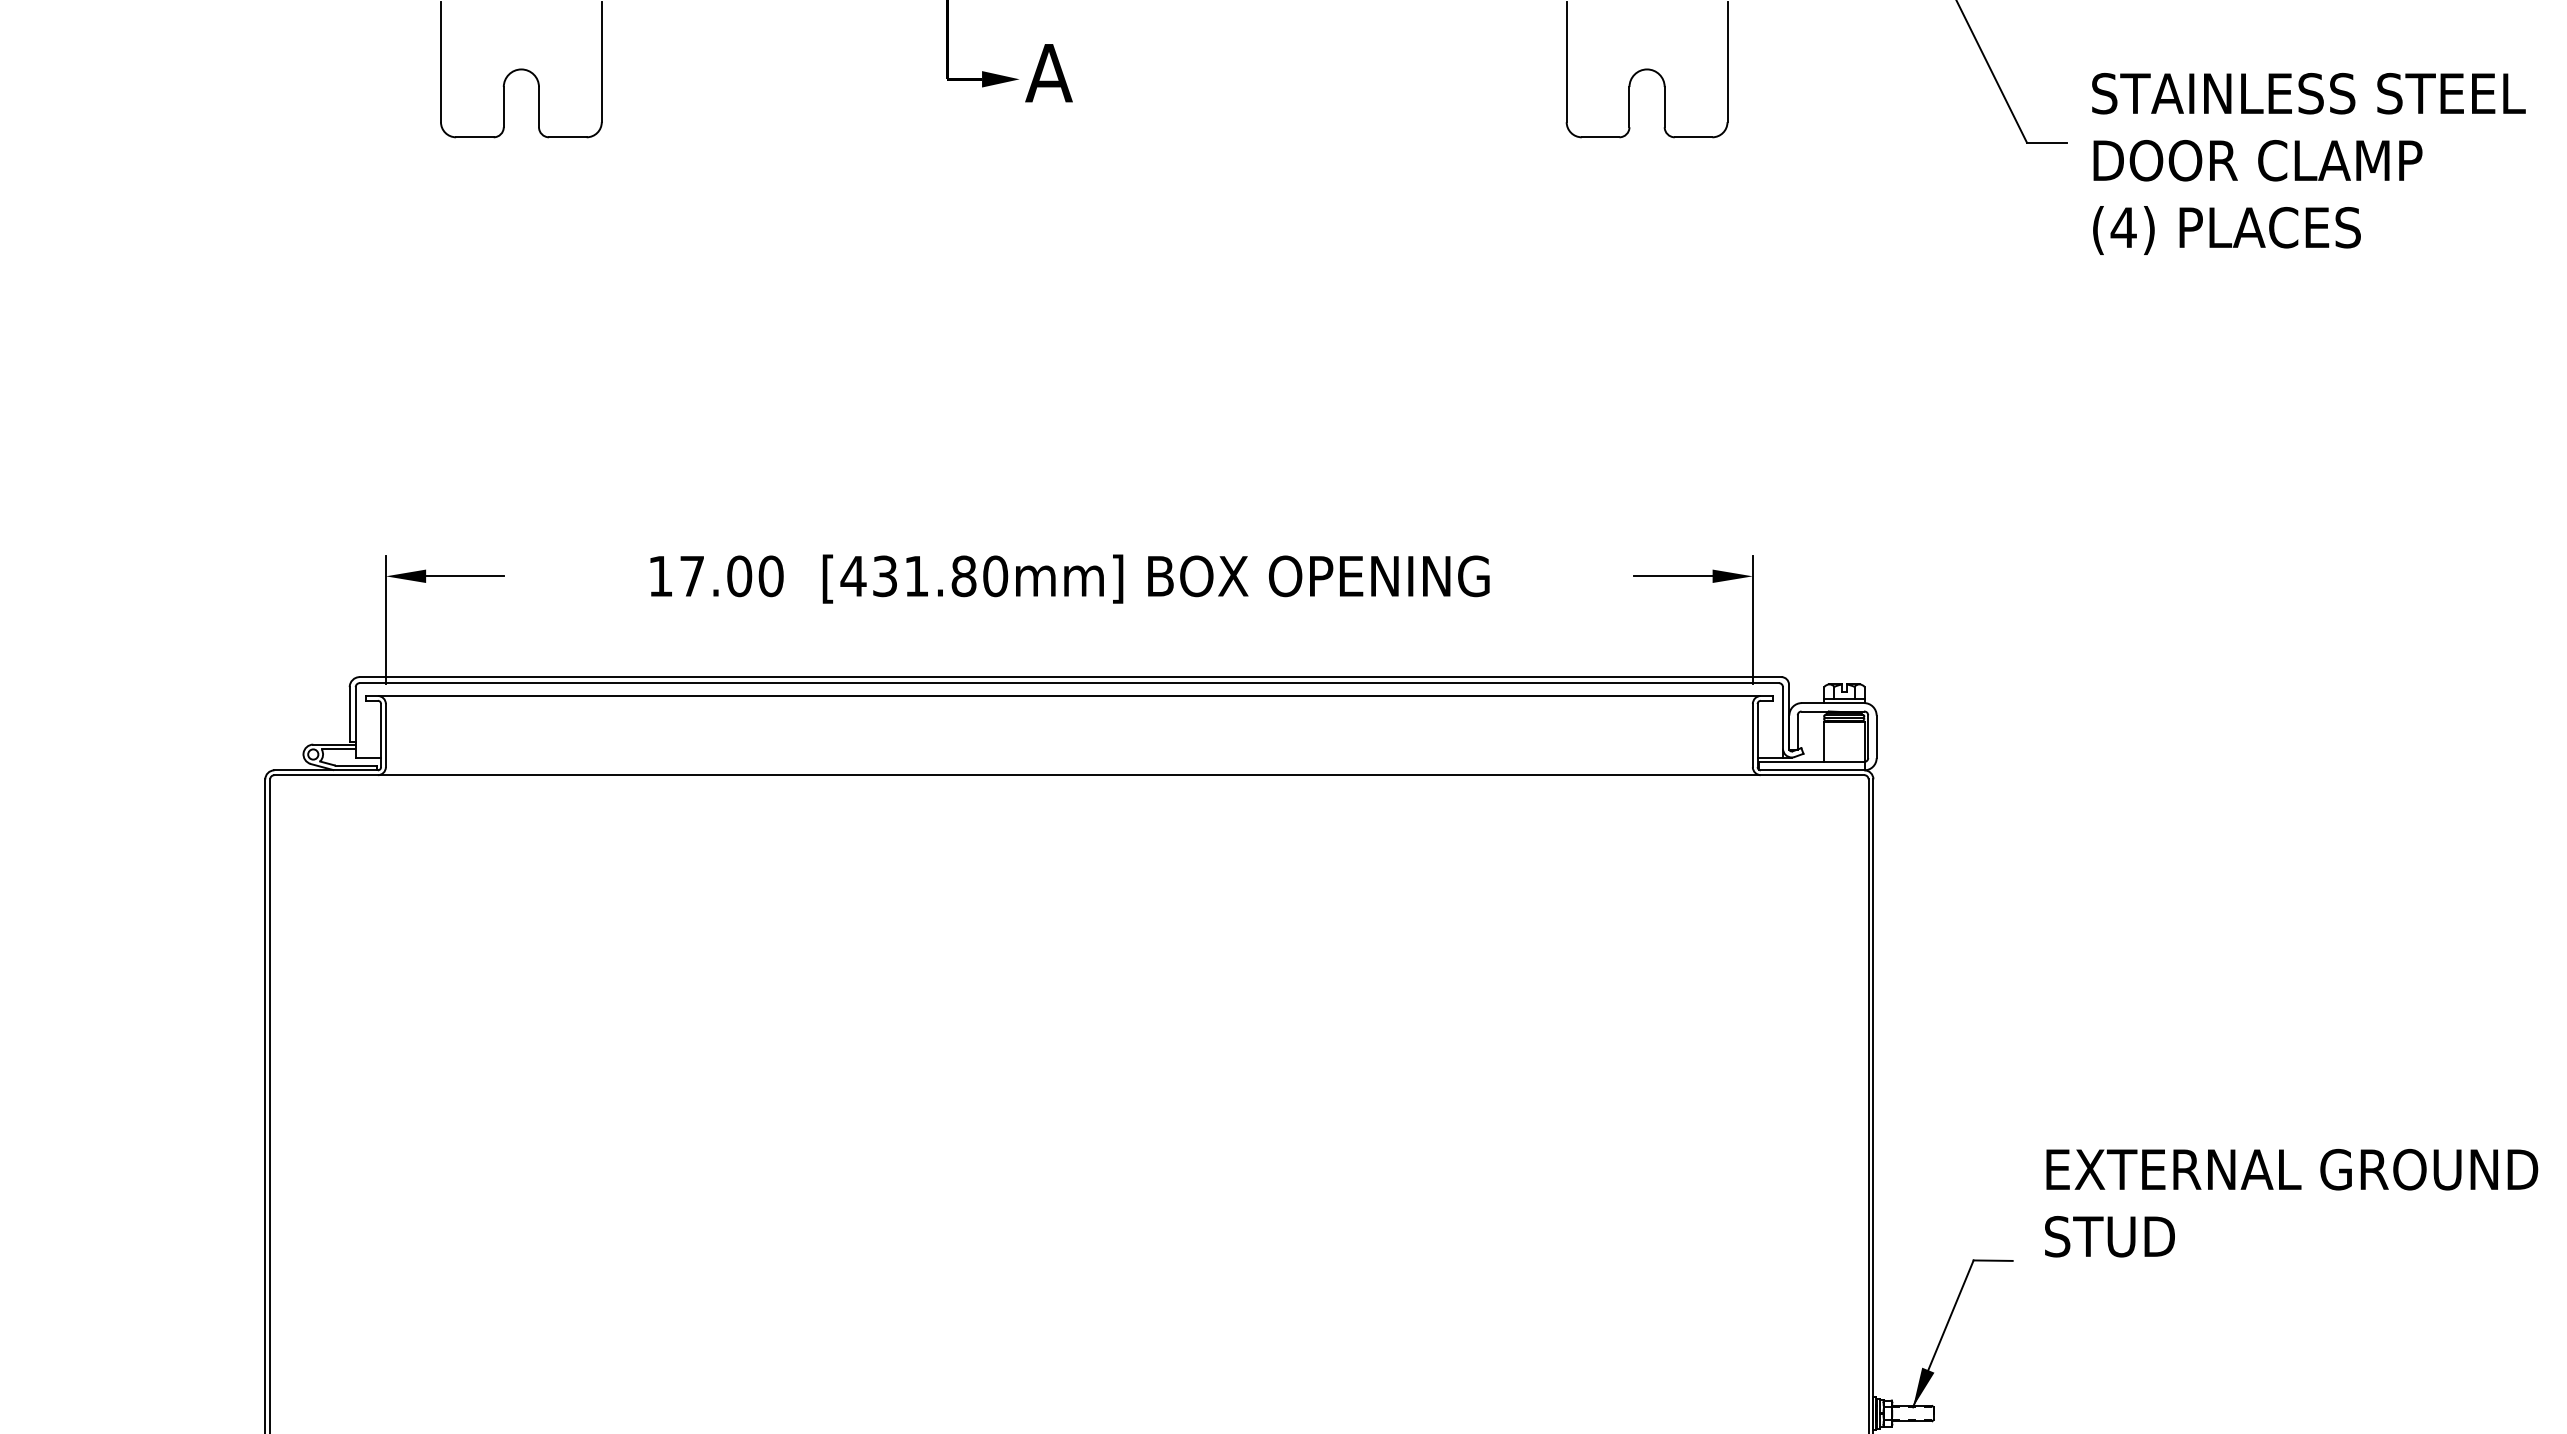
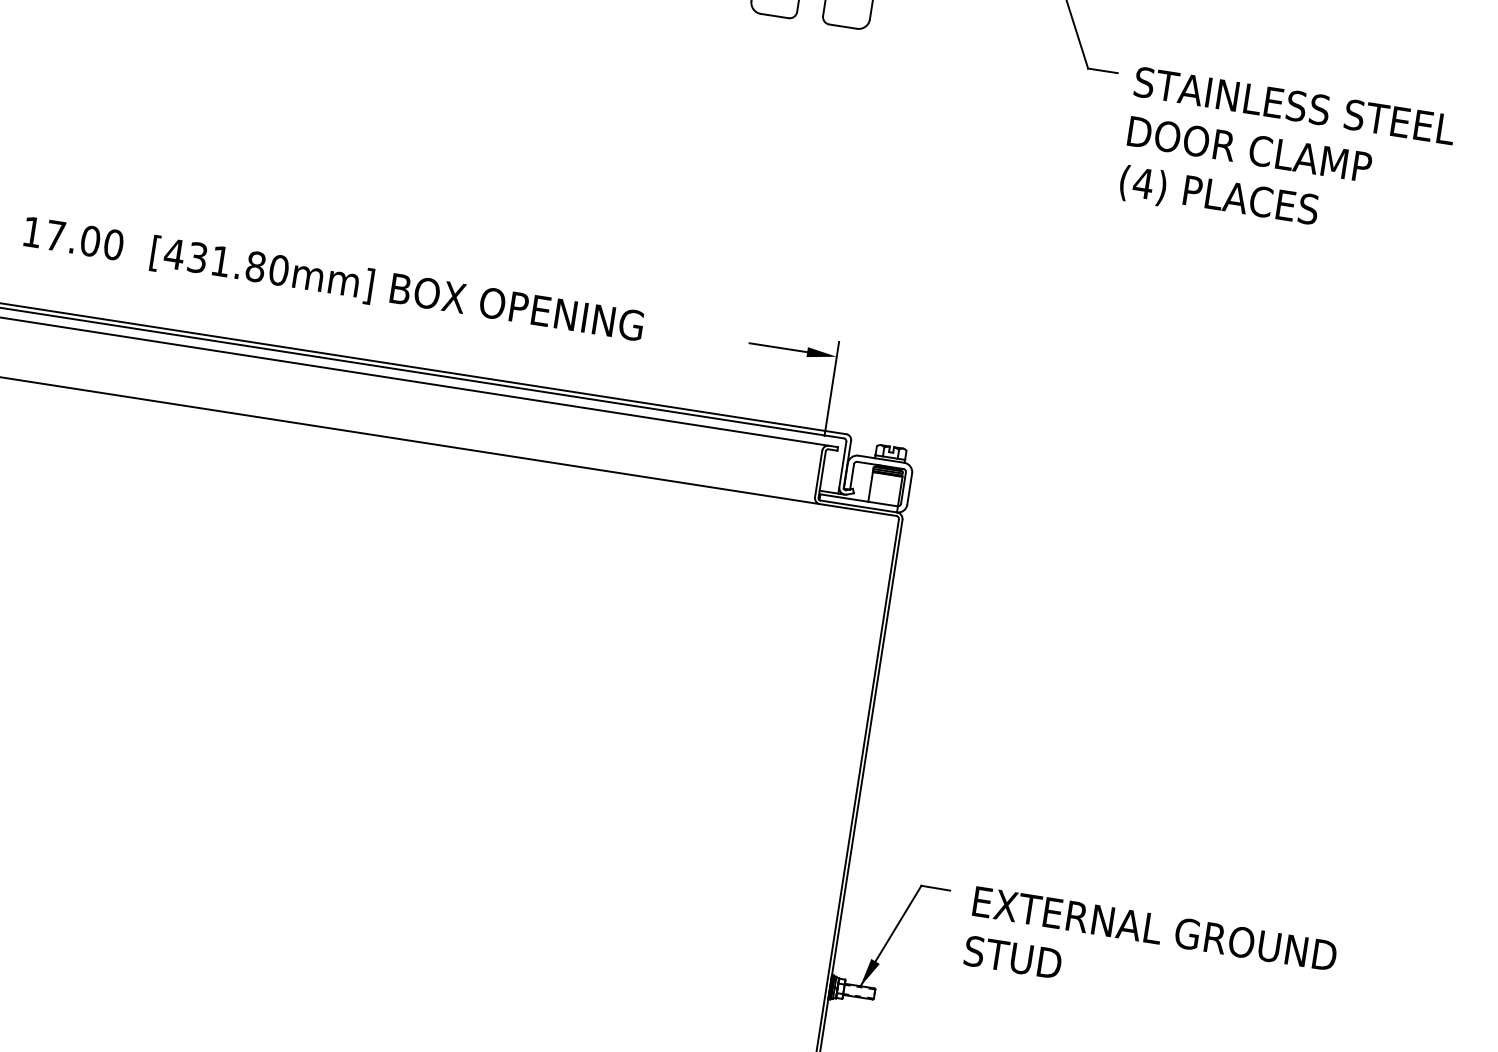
text: (2308, 163) -> (1286, 157), moved
text: (2291, 1203) -> (1150, 953), moved

